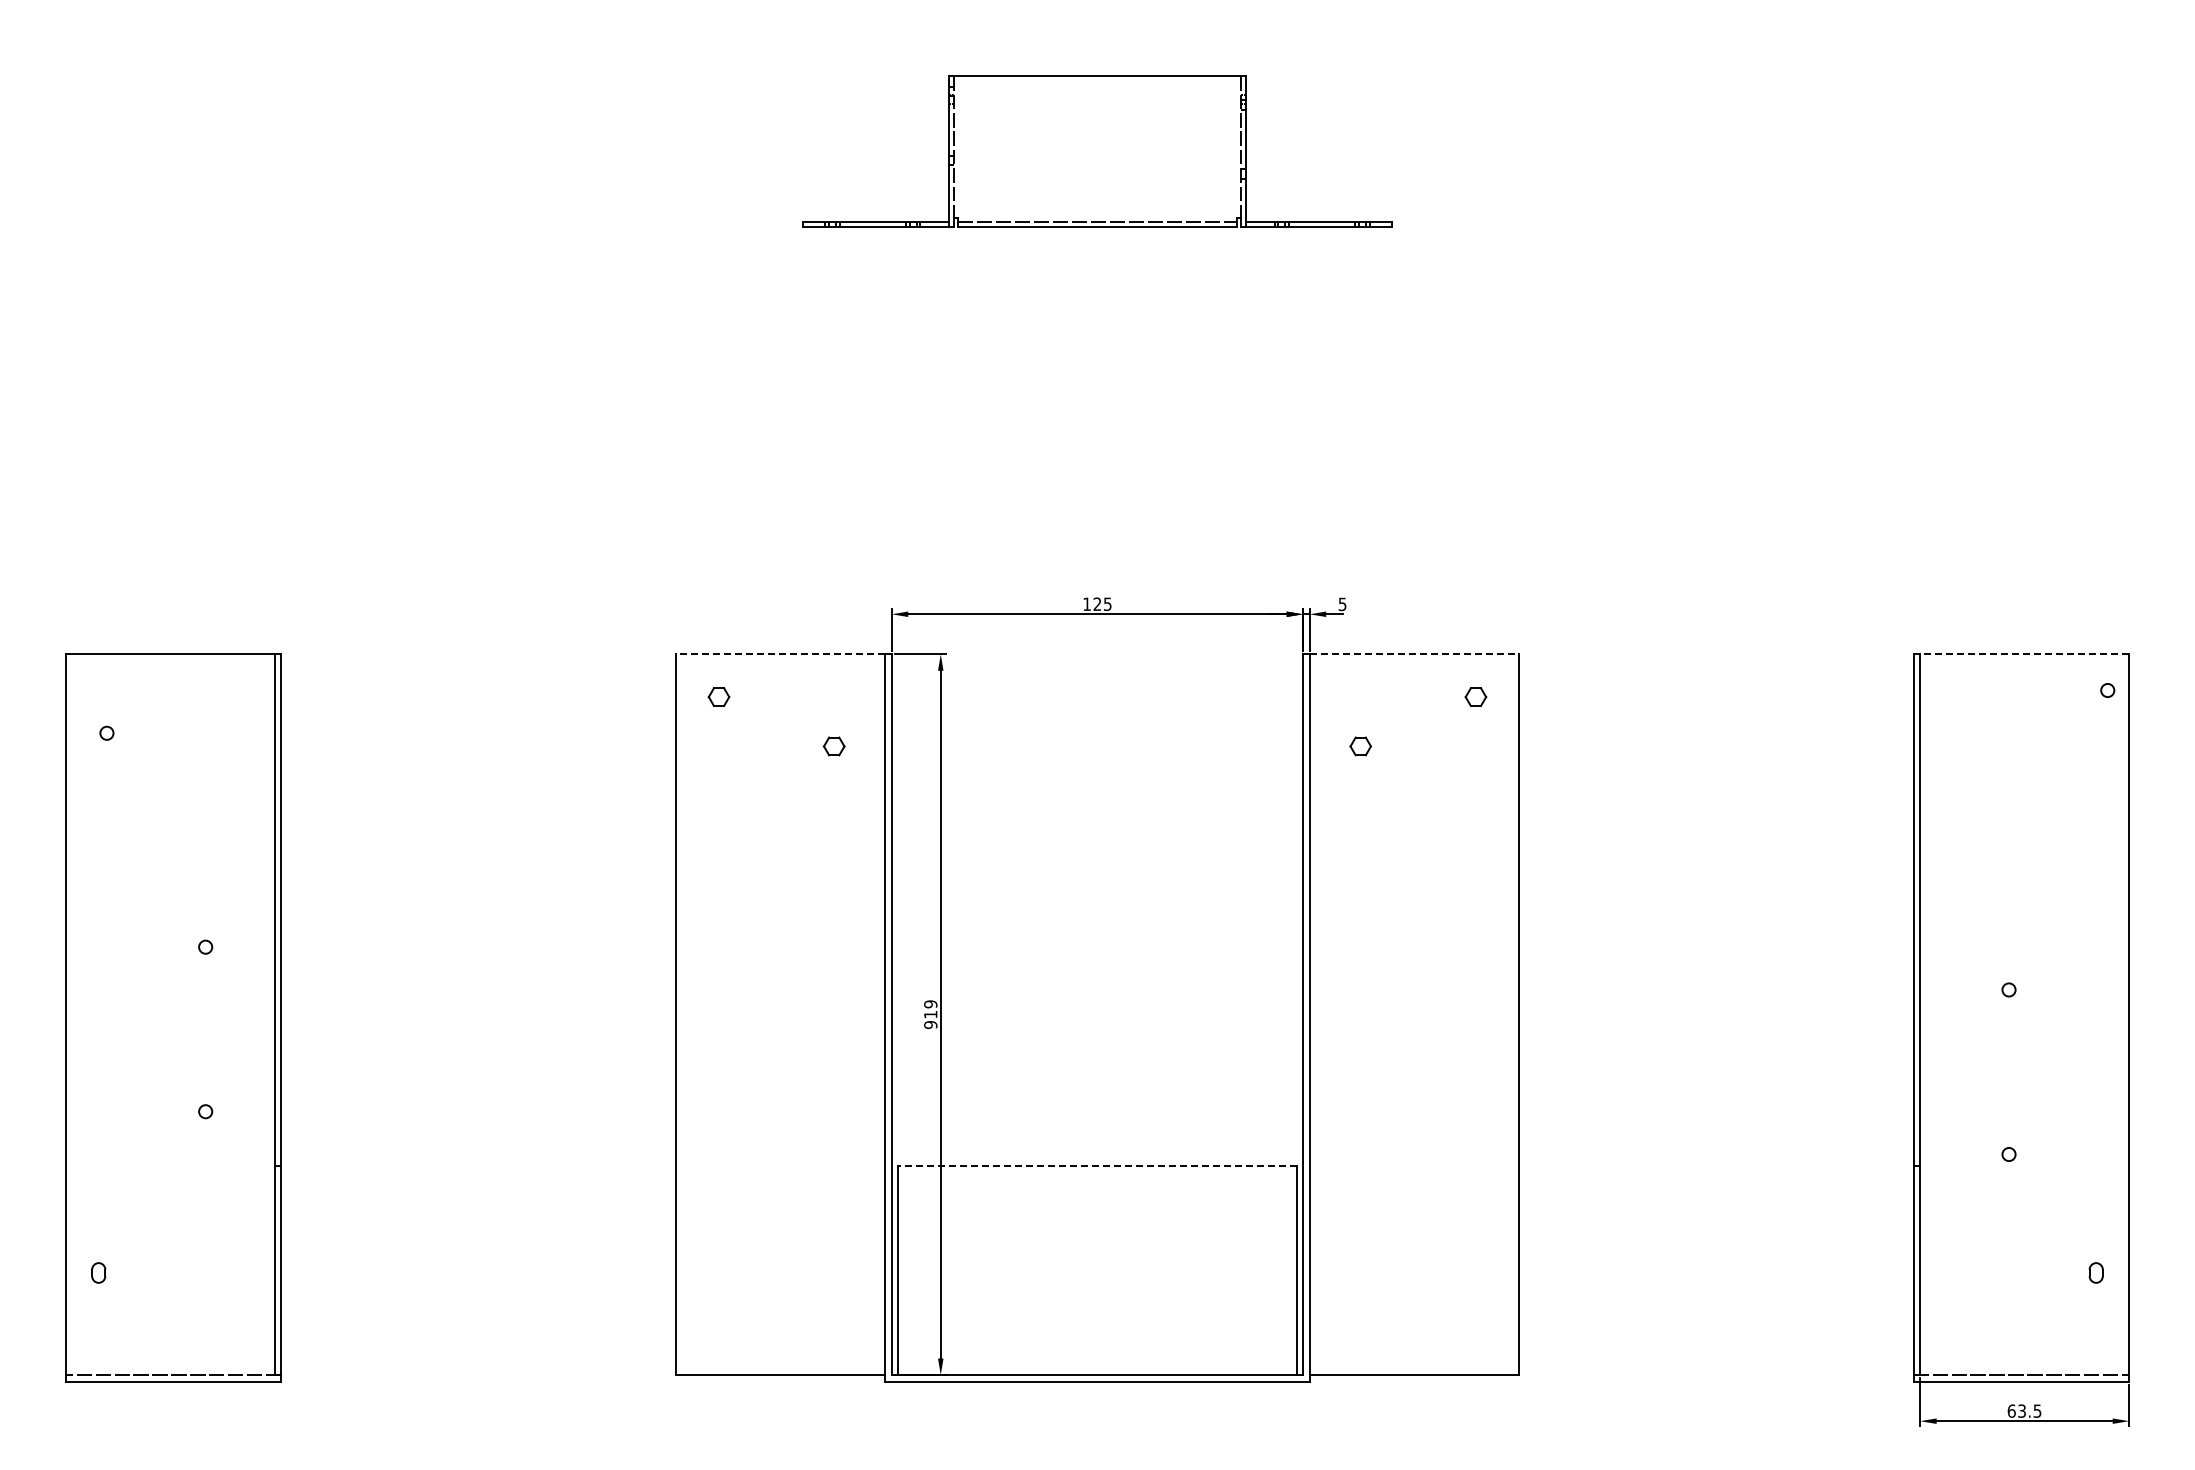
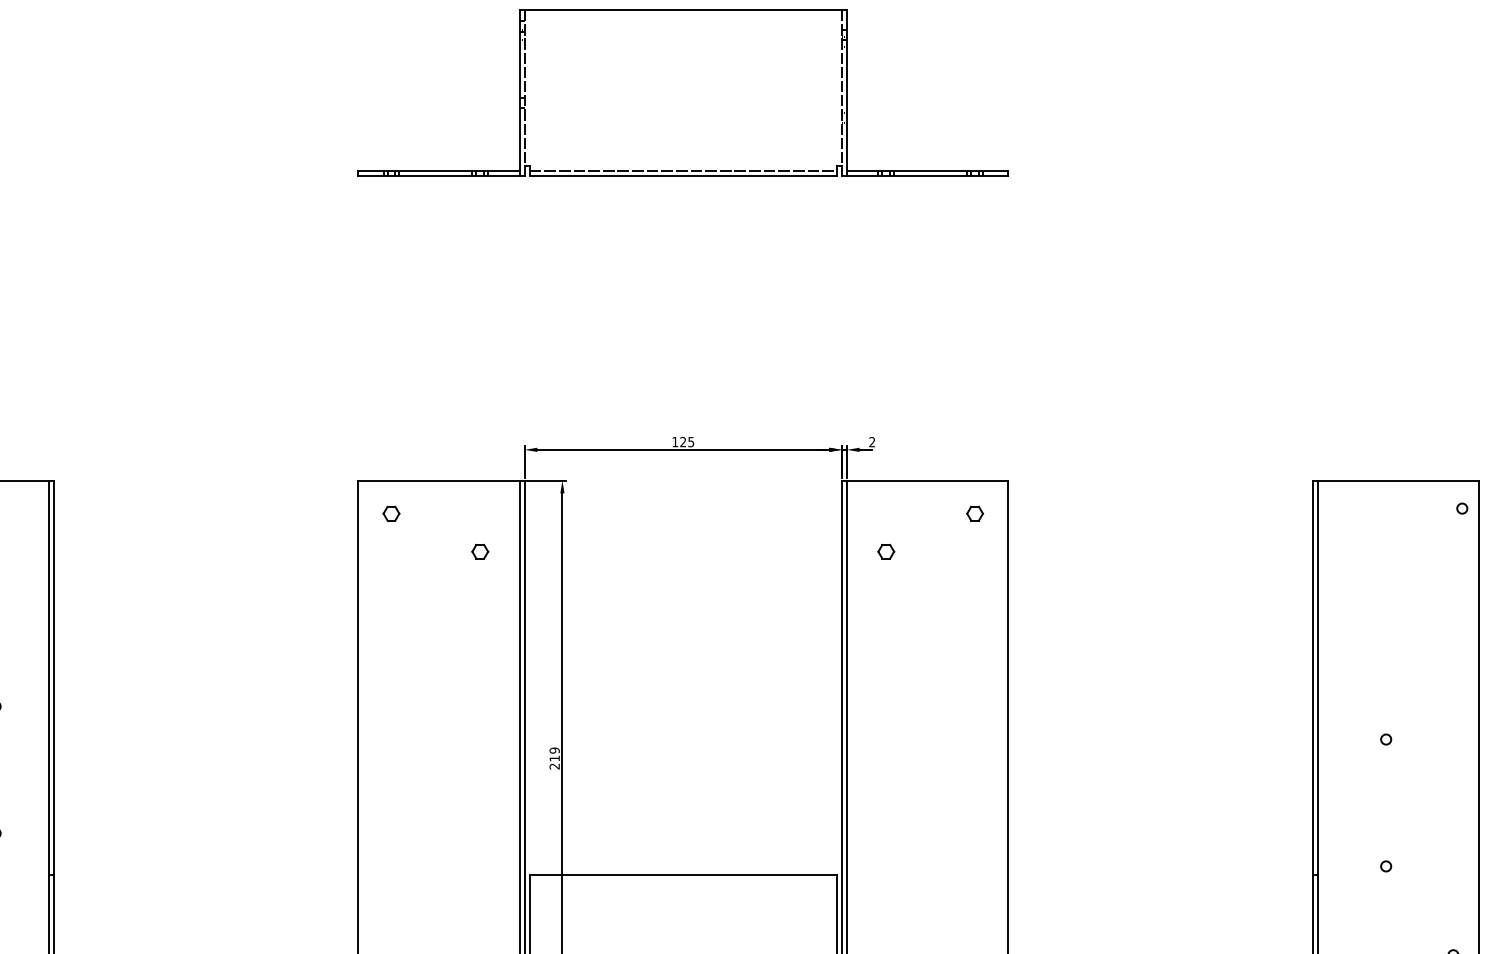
part: (1097, 151) -> (683, 92), size x1.43
text: (1342, 604) -> (872, 442), 5 -> 2
line: (780, 654) -> (438, 480), dashed -> solid
line: (1414, 654) -> (927, 480), dashed -> solid
line: (2024, 654) -> (1398, 480), dashed -> solid
text: (930, 1025) -> (554, 766), 919 -> 219
line: (1096, 1166) -> (682, 875), dashed -> solid

